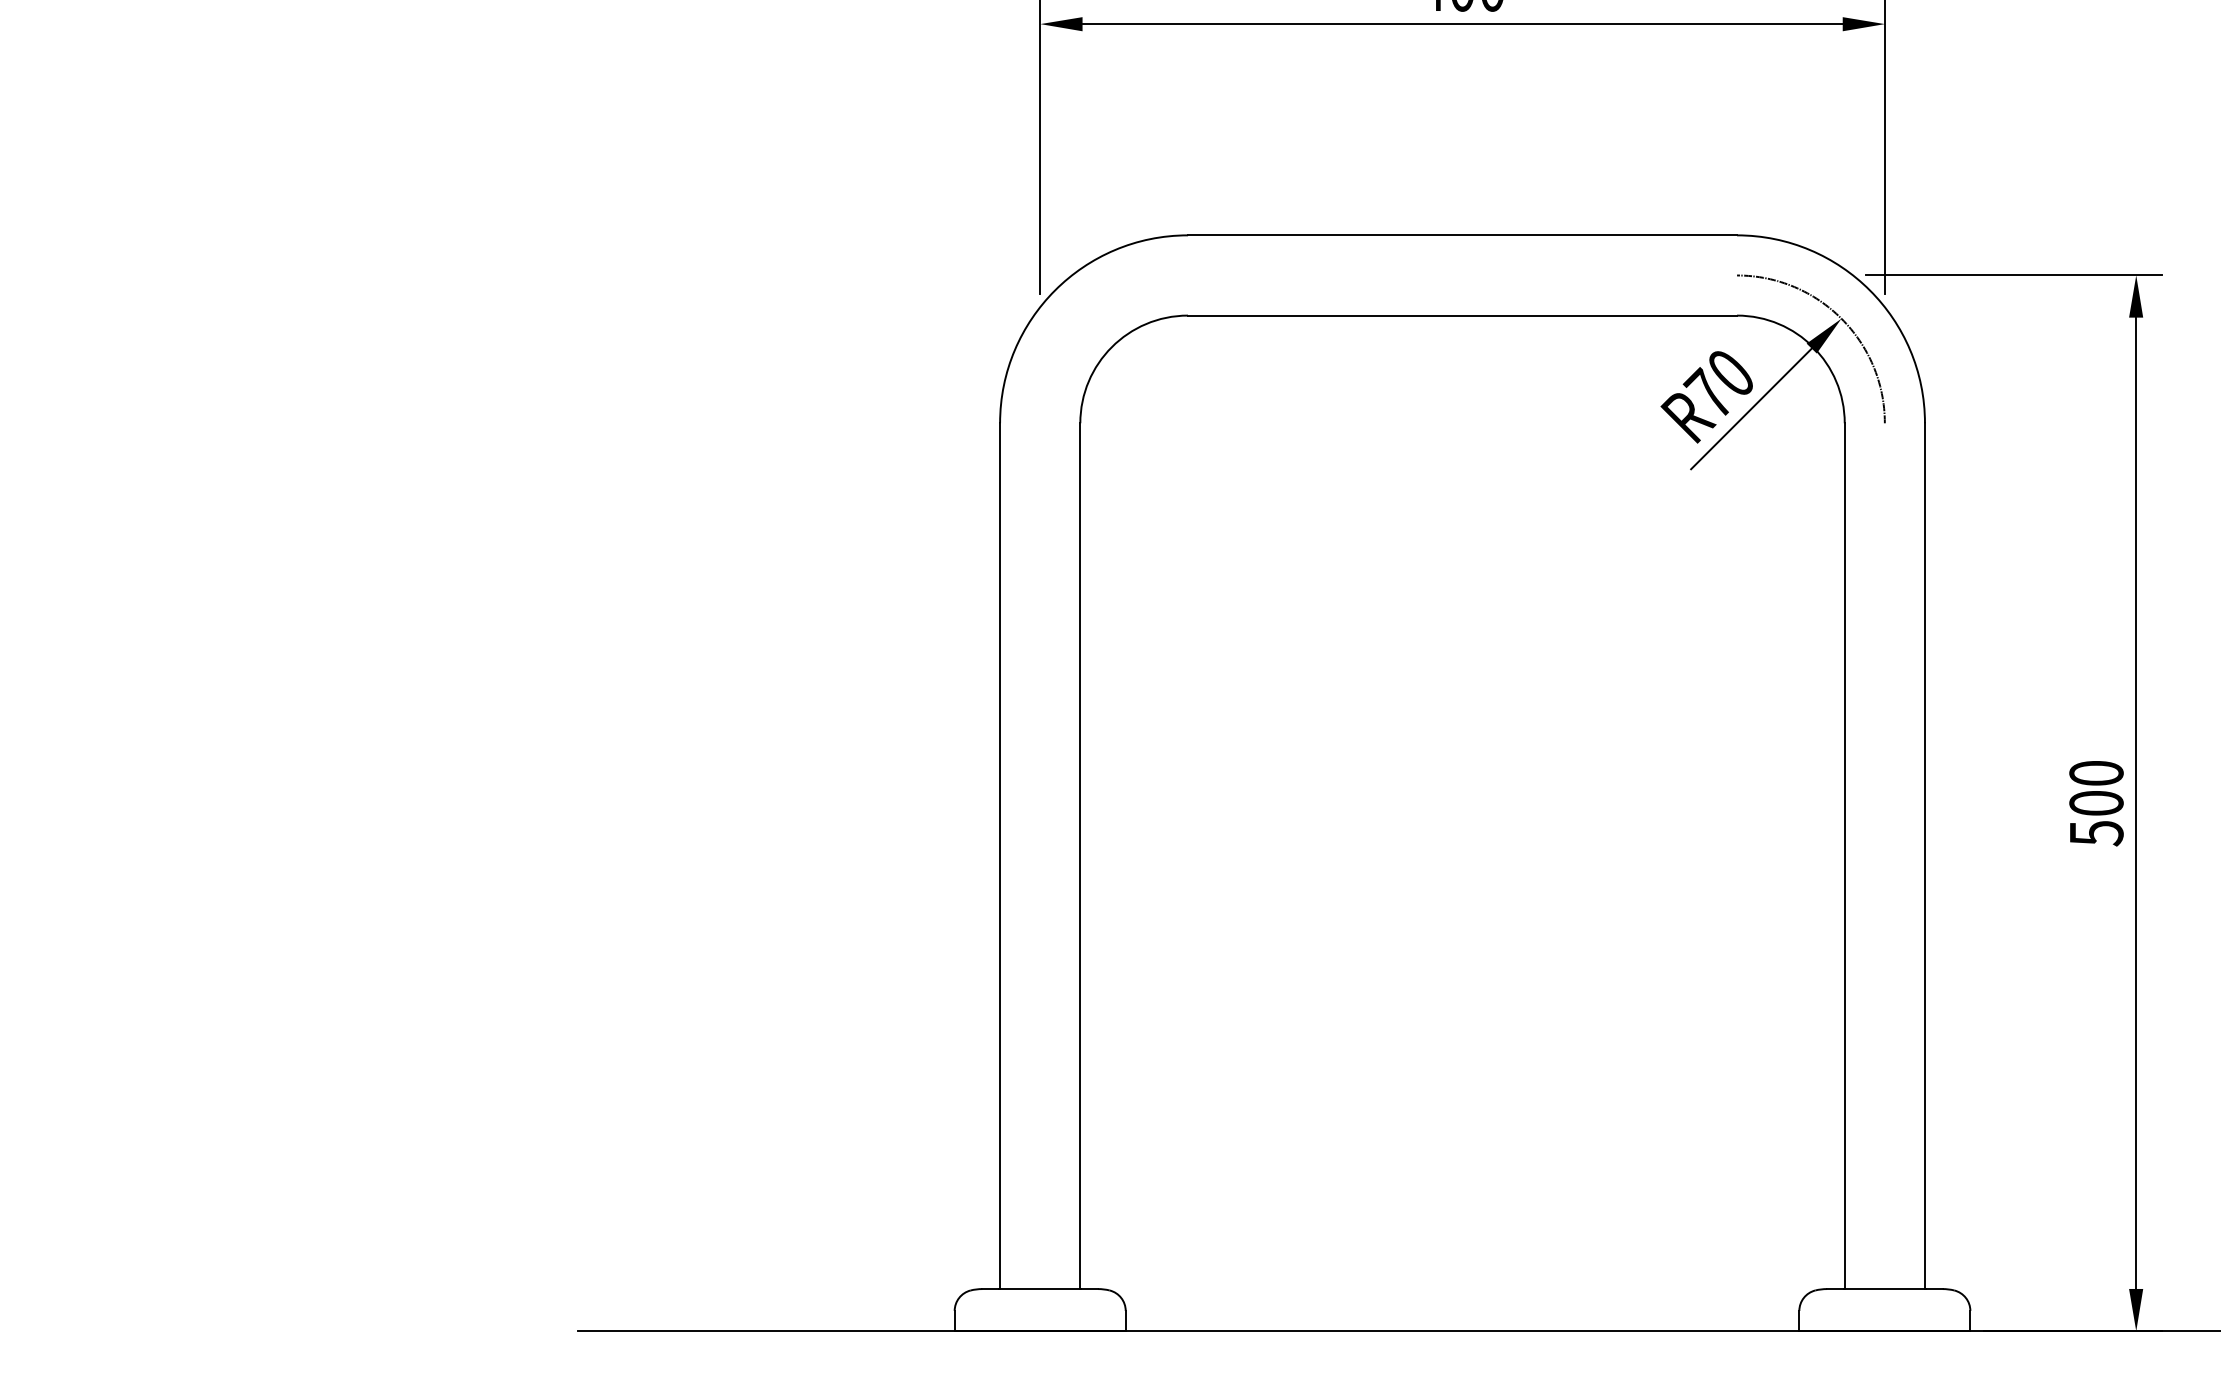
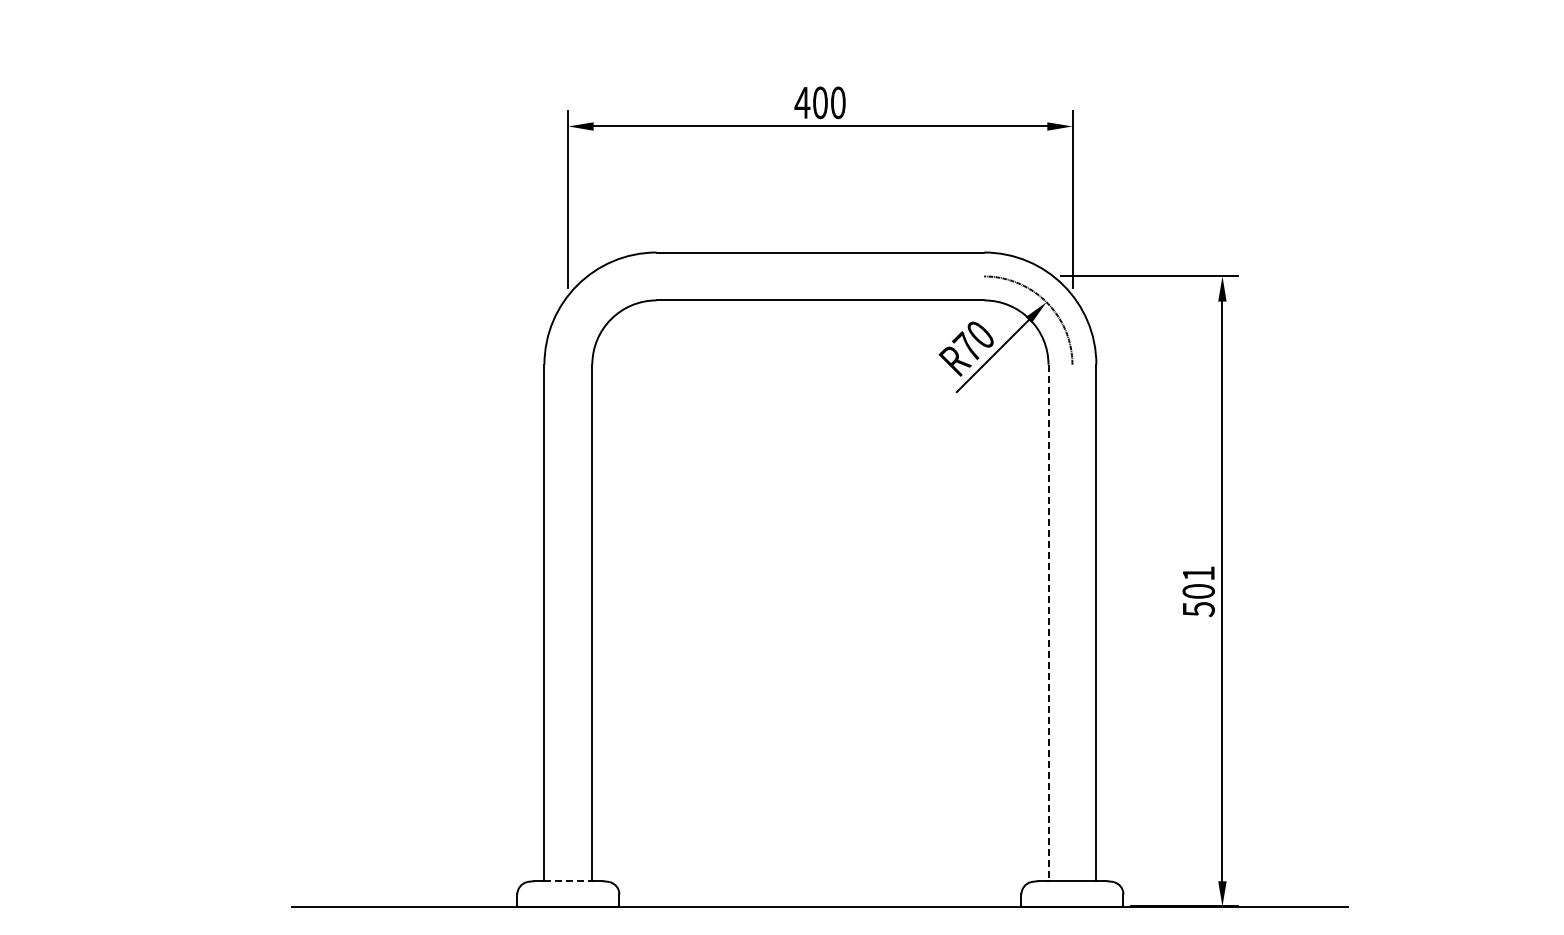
text: (2096, 773) -> (1198, 573), 500 -> 501
line: (1844, 856) -> (1048, 623), solid -> dashed
line: (1040, 1289) -> (568, 881), solid -> dashed

